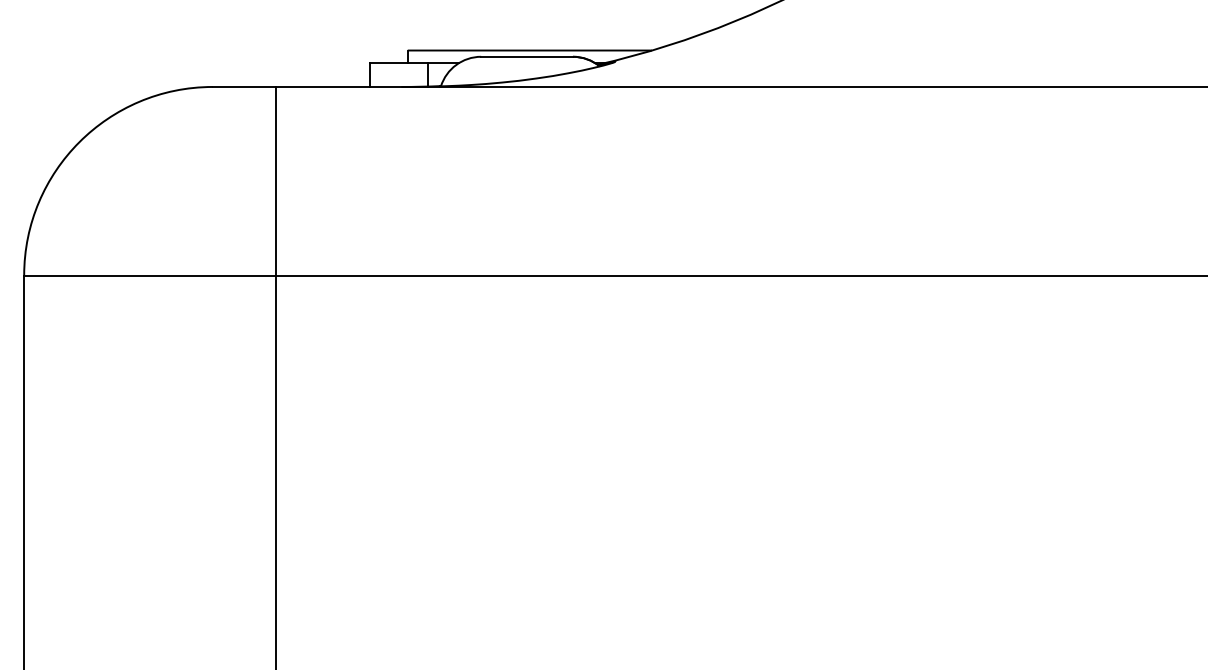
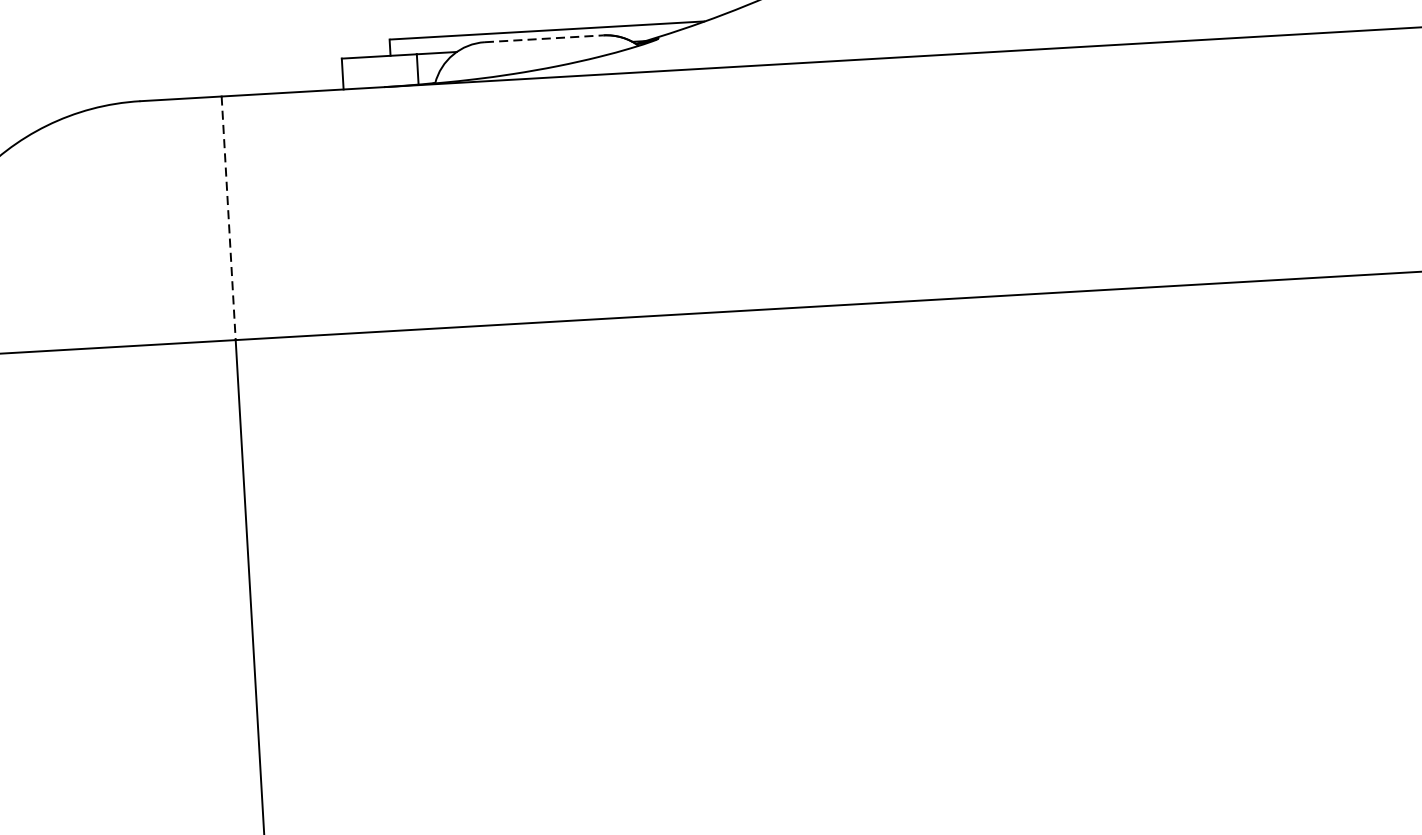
line: (527, 56) -> (544, 38), solid -> dashed
line: (275, 181) -> (228, 218), solid -> dashed

